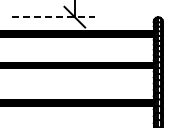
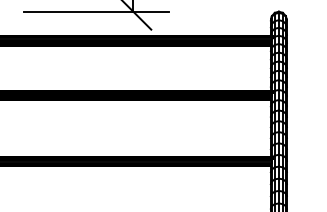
line: (53, 17) -> (96, 12), dashed -> solid

